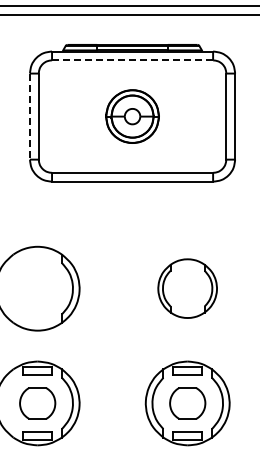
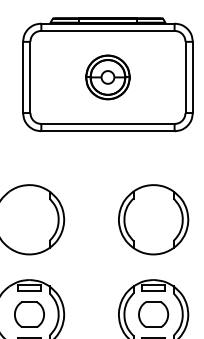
line: (132, 60) -> (107, 31), dashed -> solid
line: (29, 117) -> (22, 78), dashed -> solid
part: (187, 288) -> (153, 219), size x1.43

